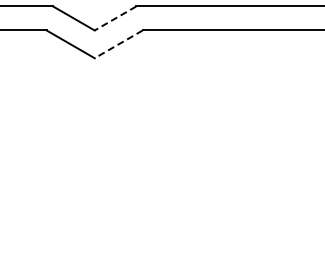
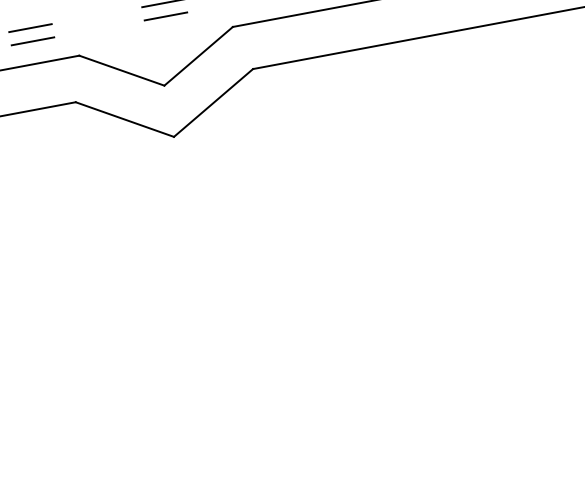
line: (115, 18) -> (198, 56), dashed -> solid
line: (118, 44) -> (213, 103), dashed -> solid

